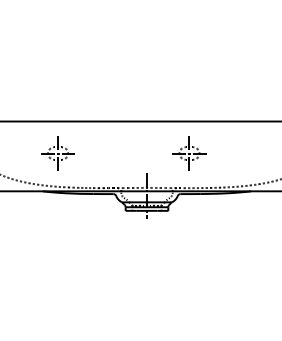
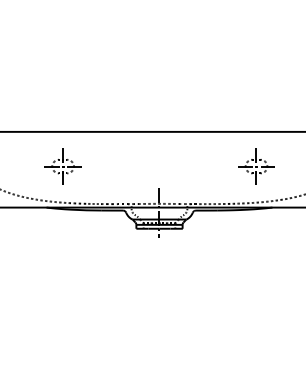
part: (189, 153) -> (256, 166), moved

